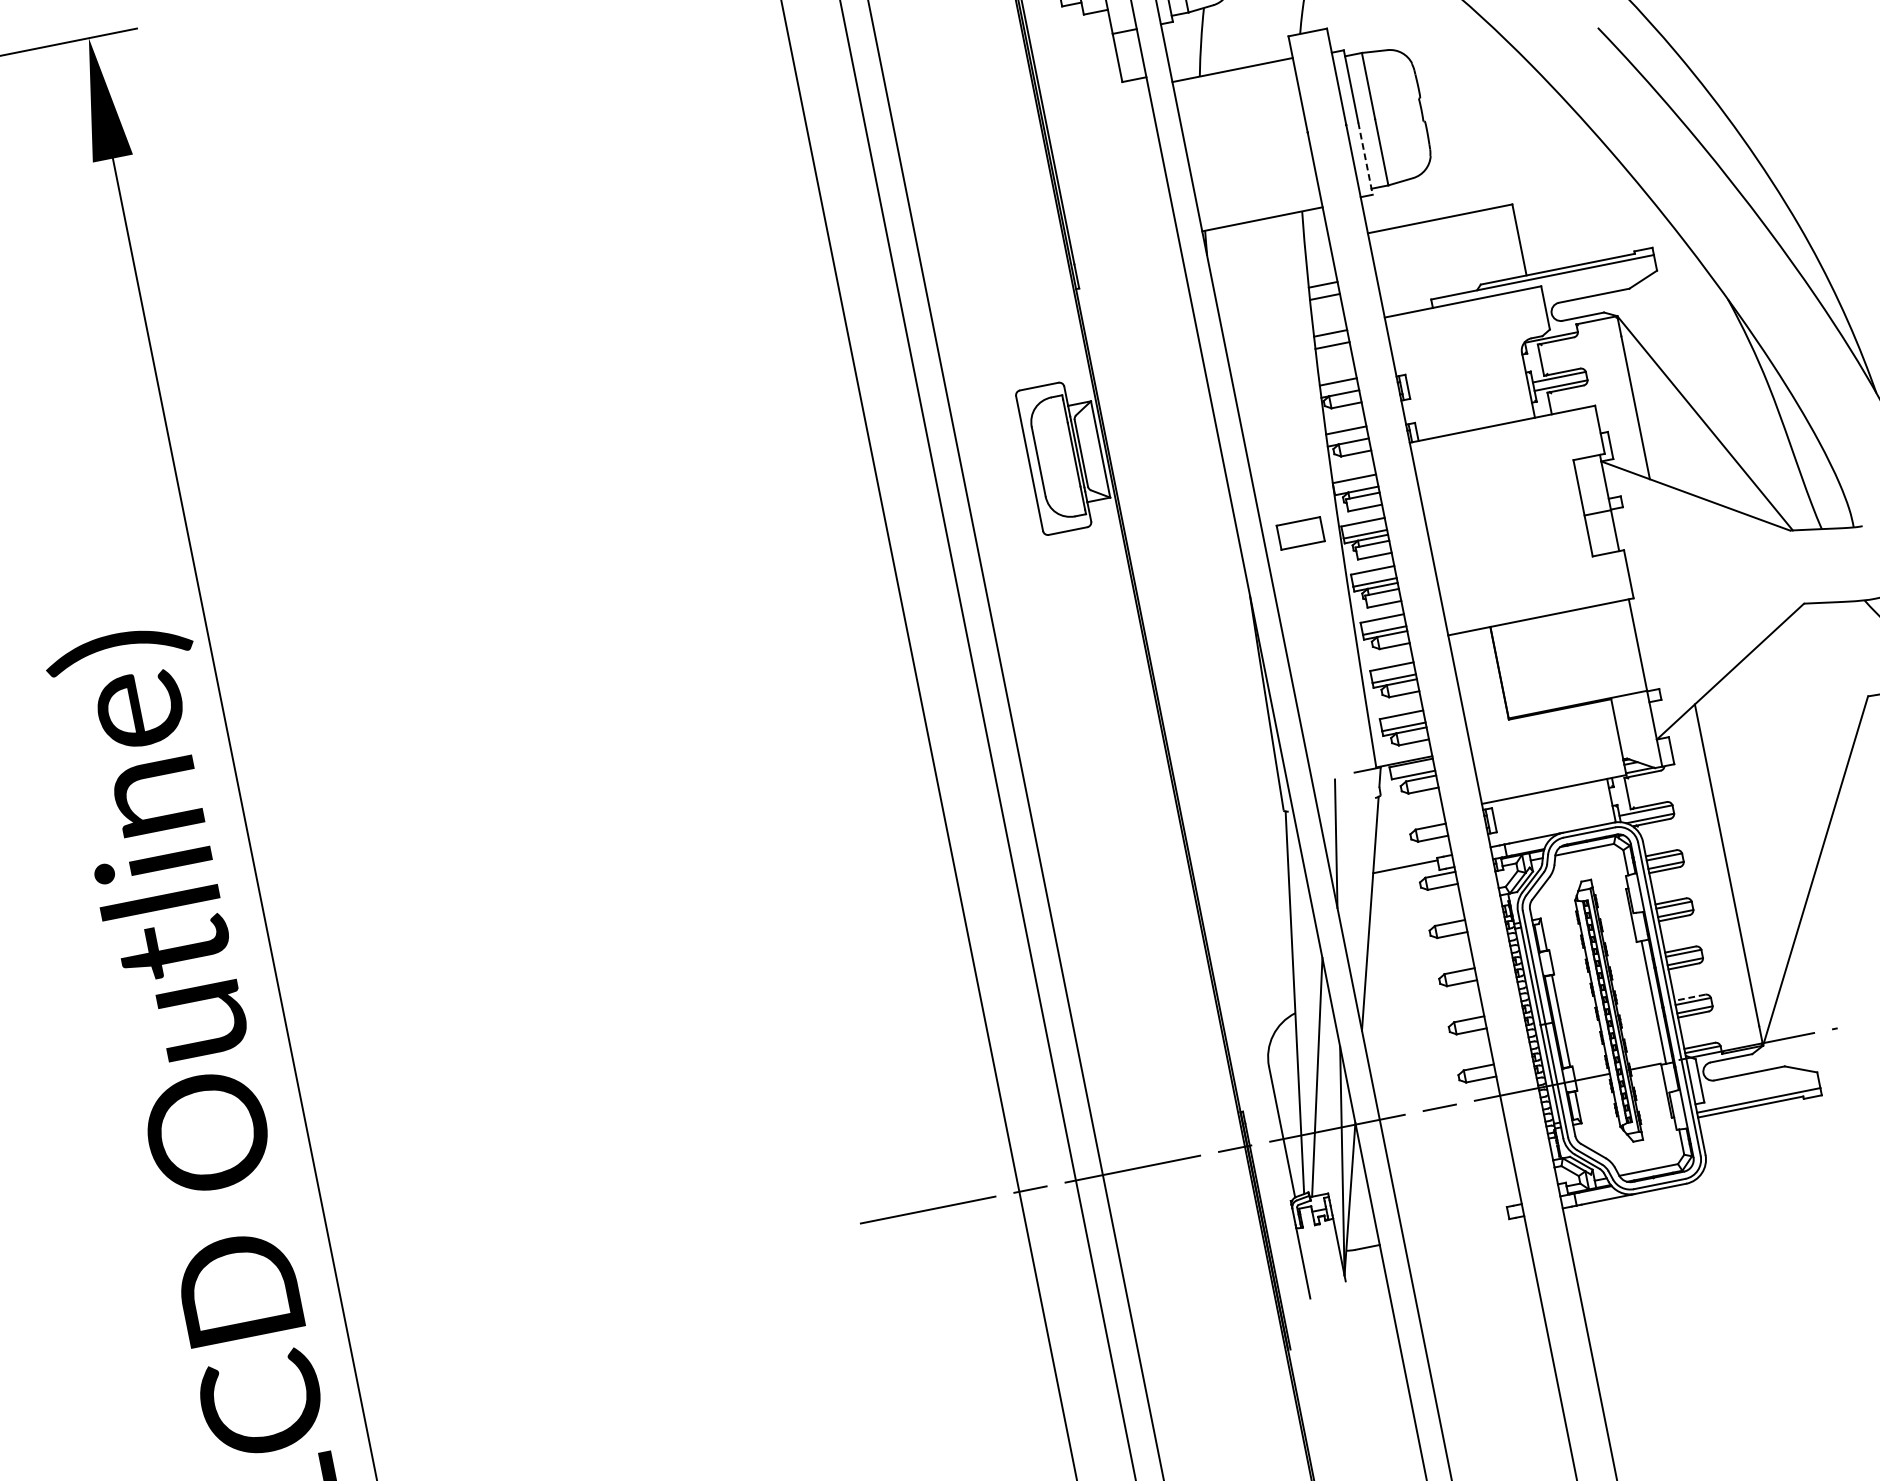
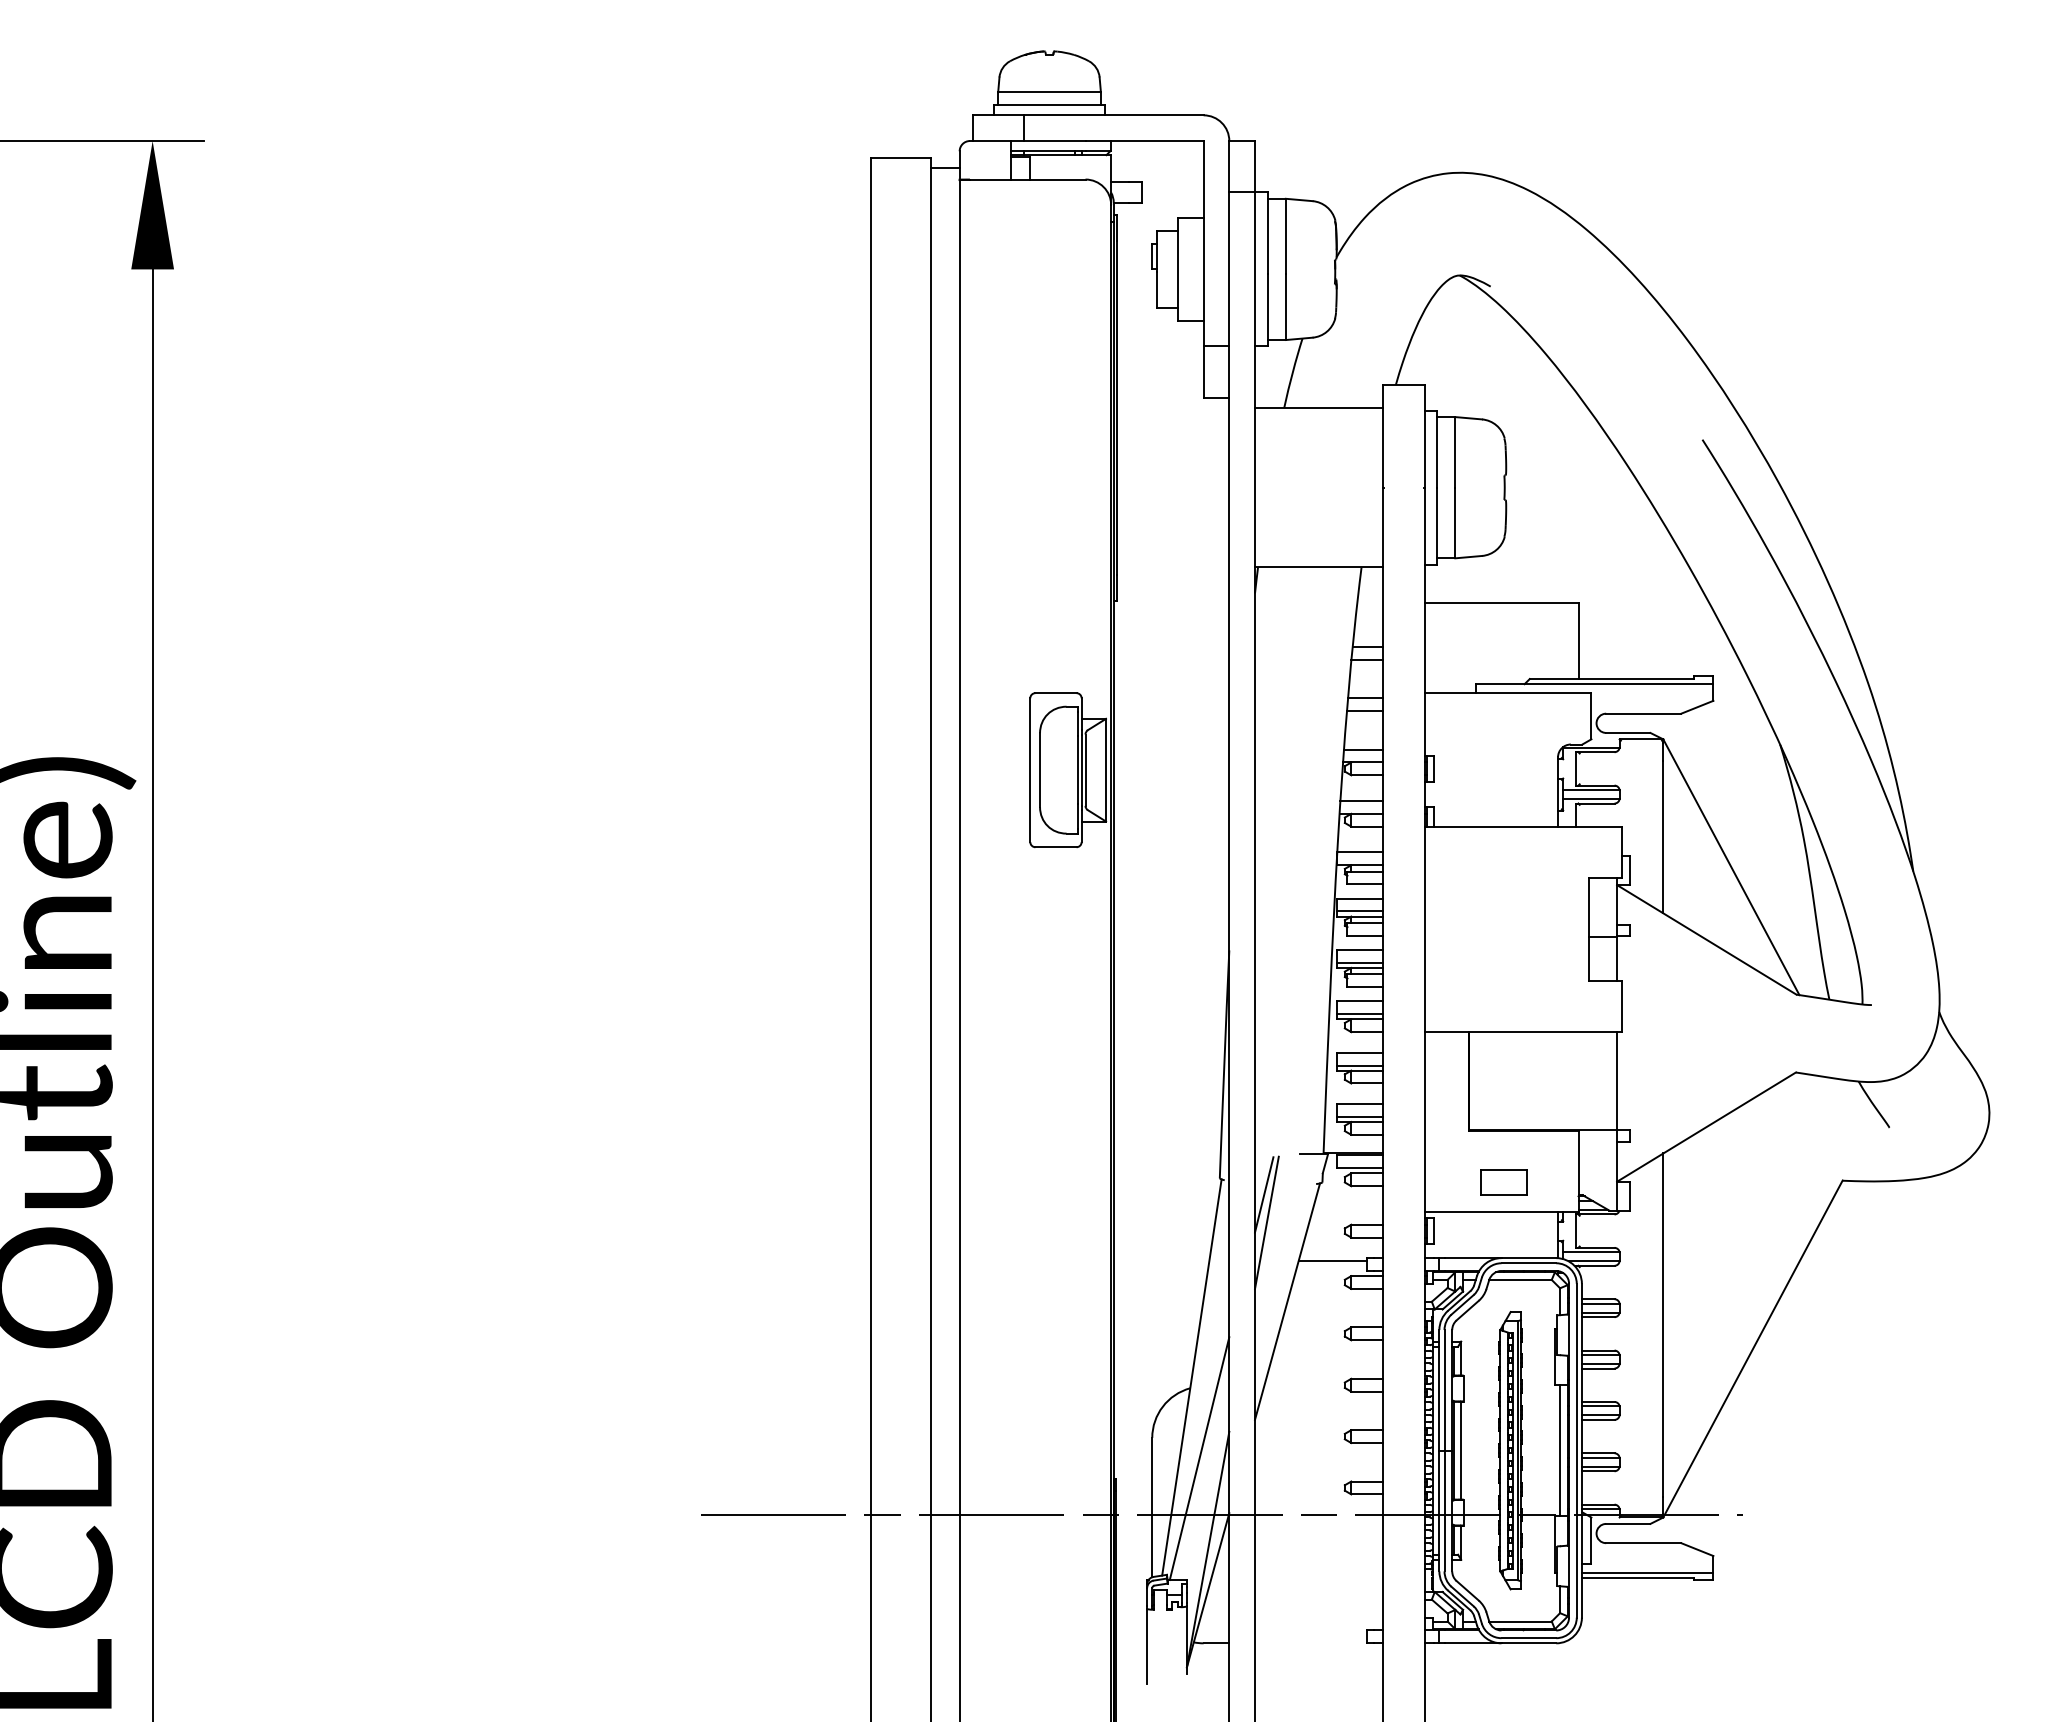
line: (1365, 158) -> (1437, 526), dashed -> solid
part: (1300, 533) -> (1503, 1182), moved
line: (1328, 817) -> (1264, 1194), added
line: (1689, 998) -> (1597, 1453), dashed -> solid

